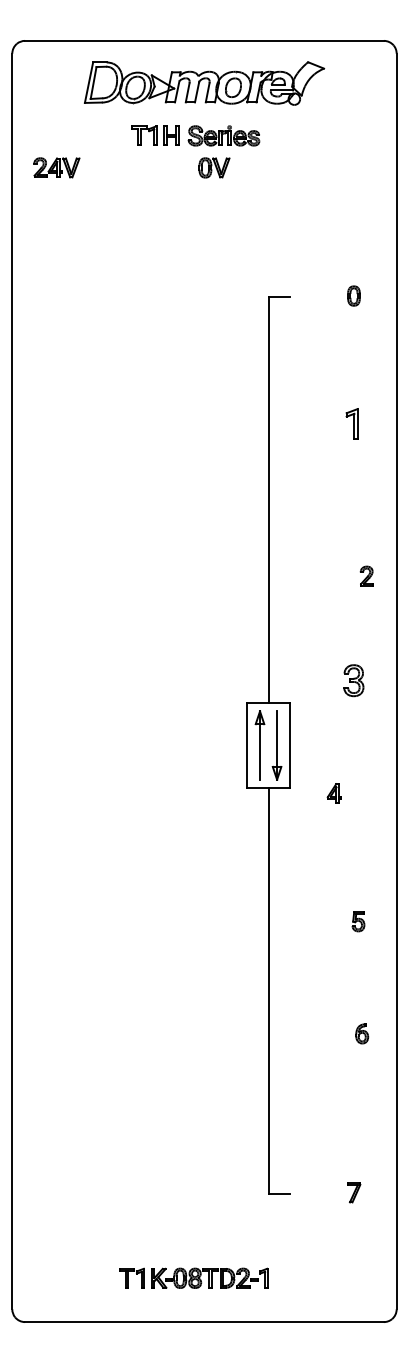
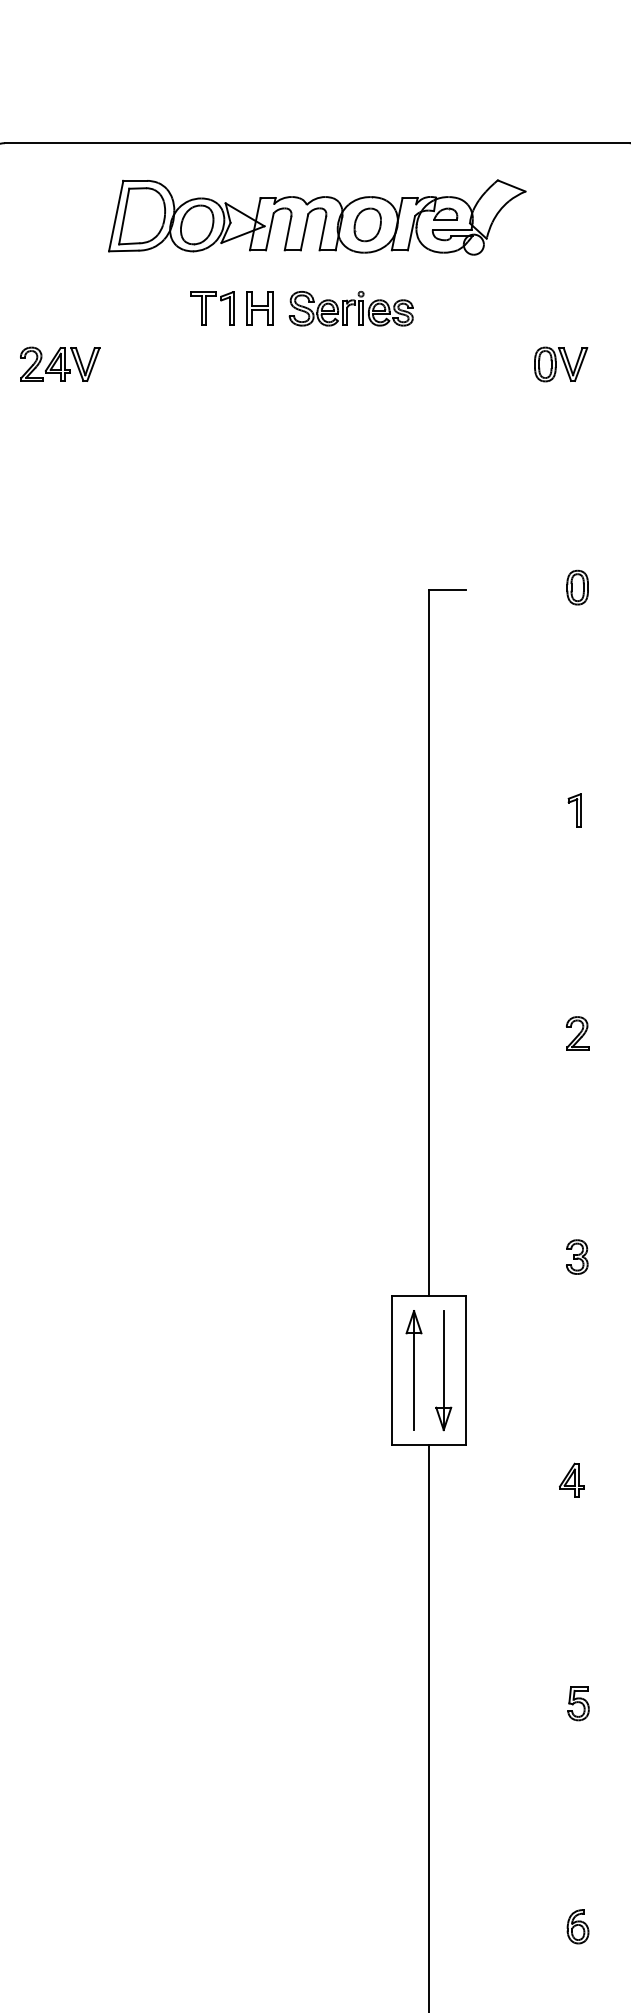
part: (214, 167) -> (561, 363), moved
part: (352, 423) -> (575, 809), size x0.62
part: (366, 575) -> (576, 1032), moved
part: (353, 679) -> (576, 1255), size x0.62
part: (333, 793) -> (569, 1480), moved
part: (358, 921) -> (578, 1703), moved
part: (362, 1033) -> (578, 1926), moved

